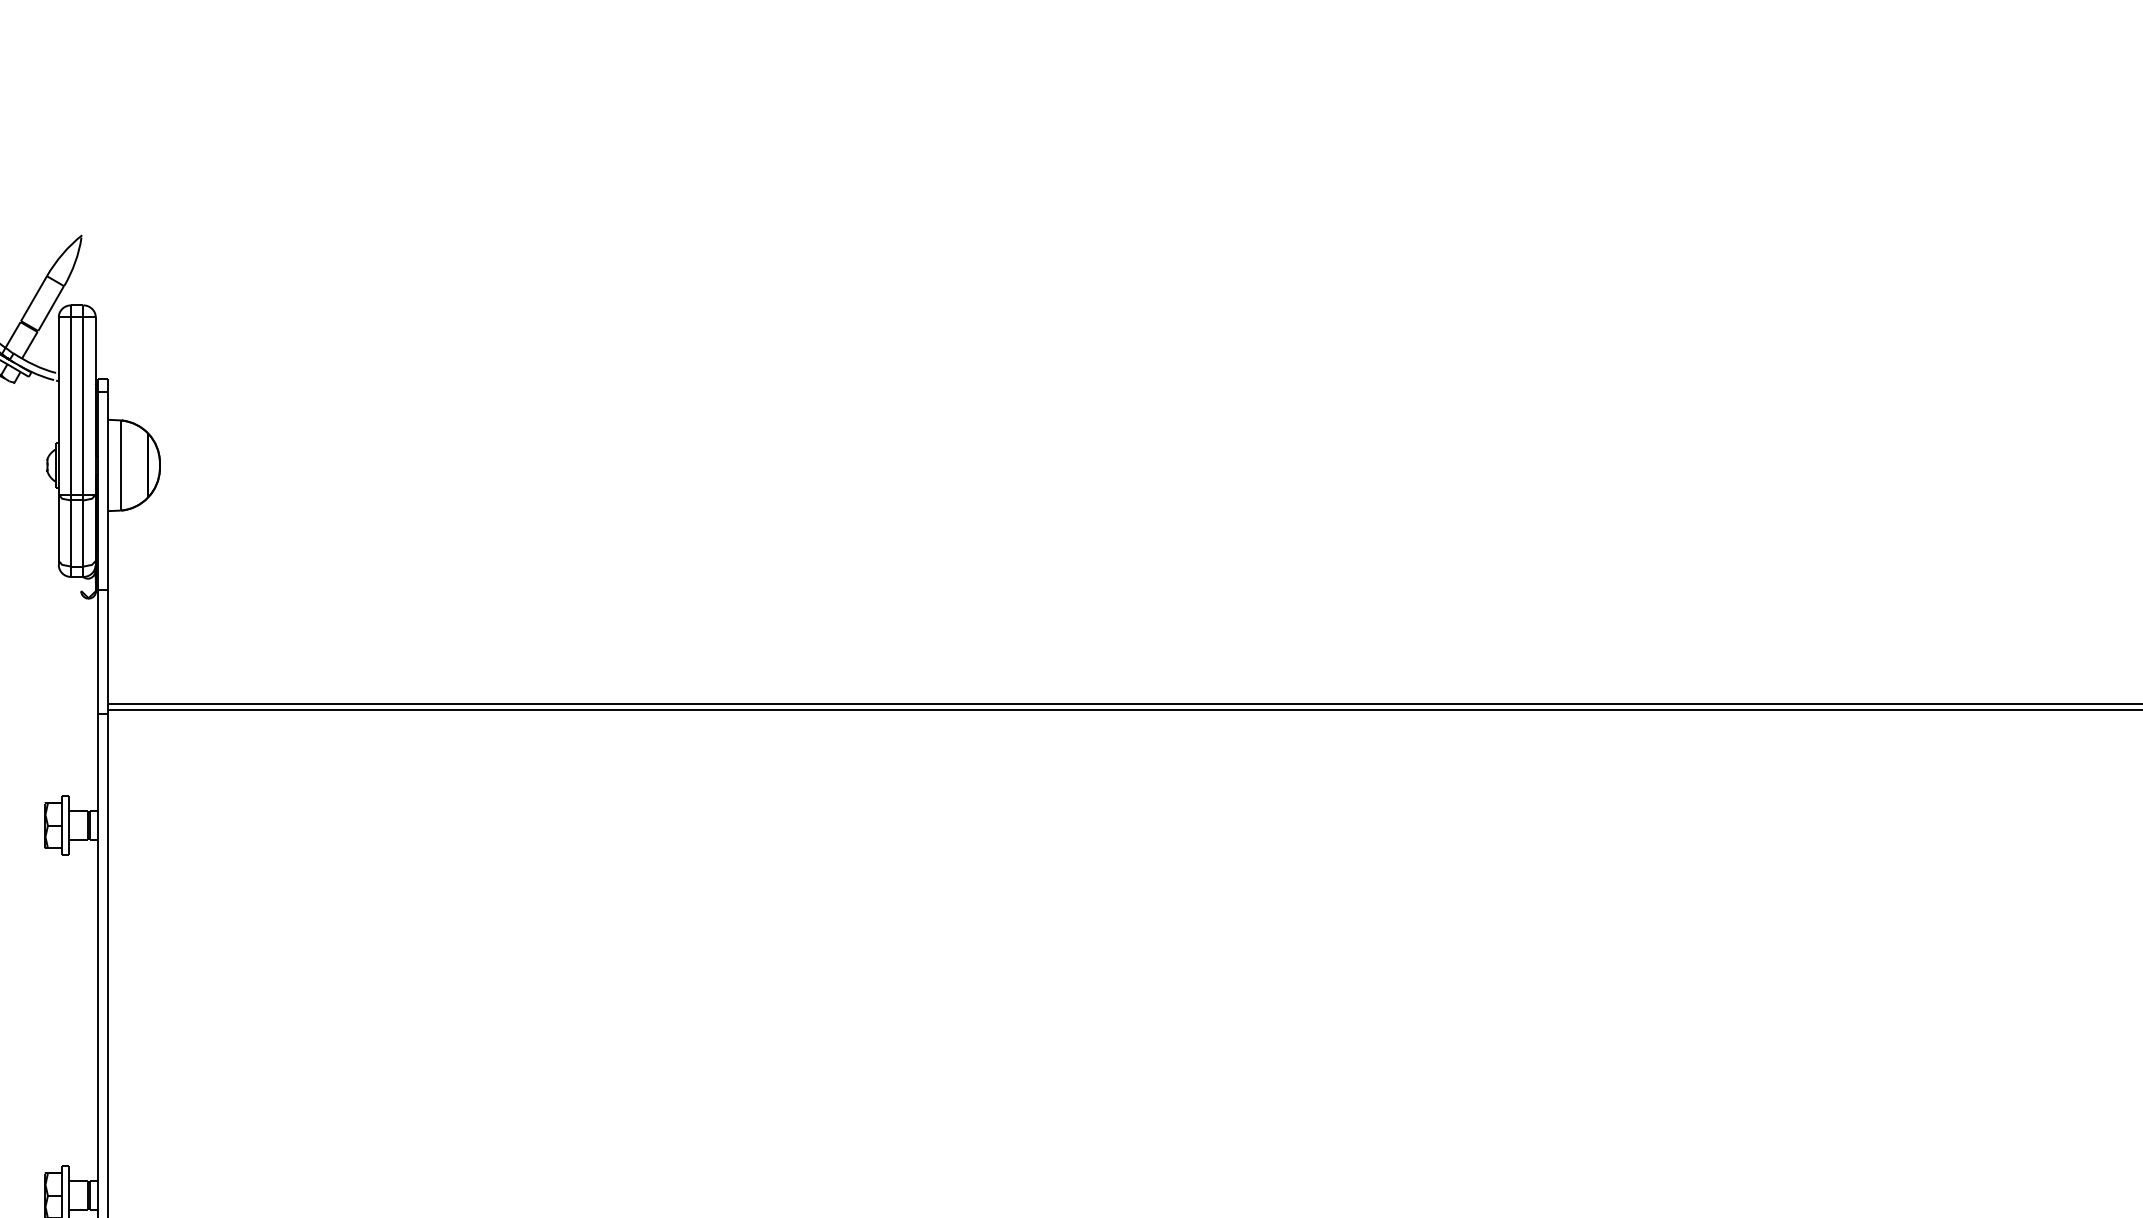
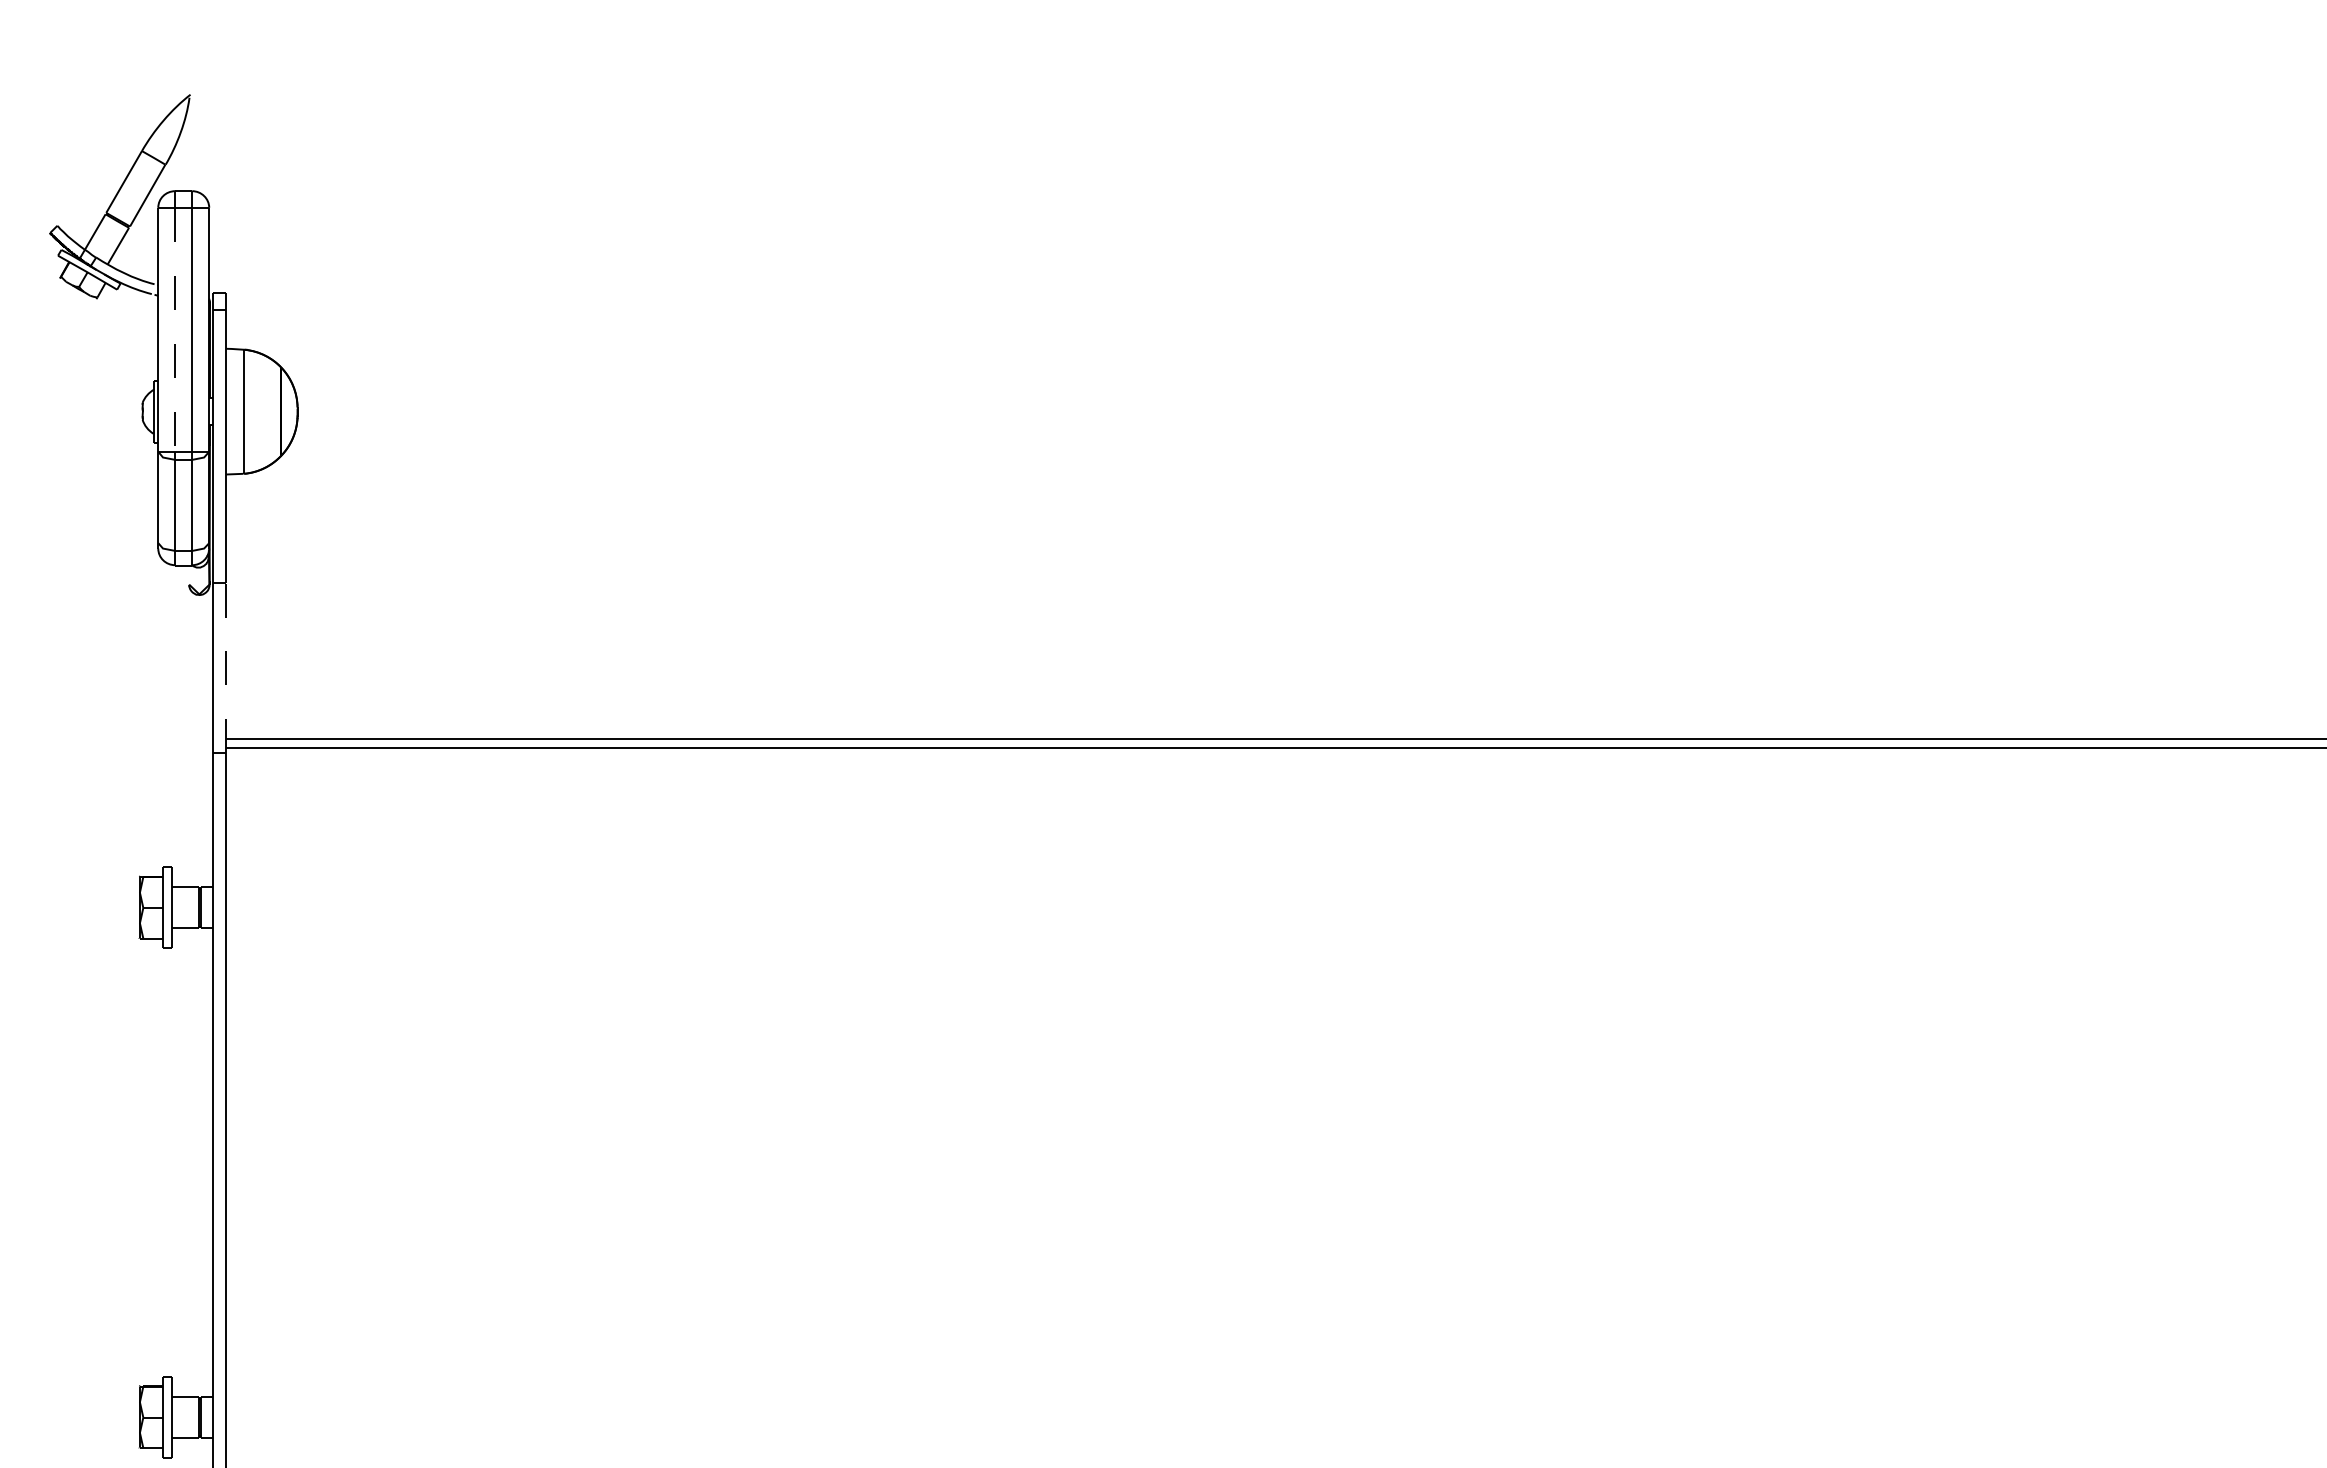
line: (71, 406) -> (175, 330), solid -> dashed
line: (108, 652) -> (226, 669), solid -> dashed

